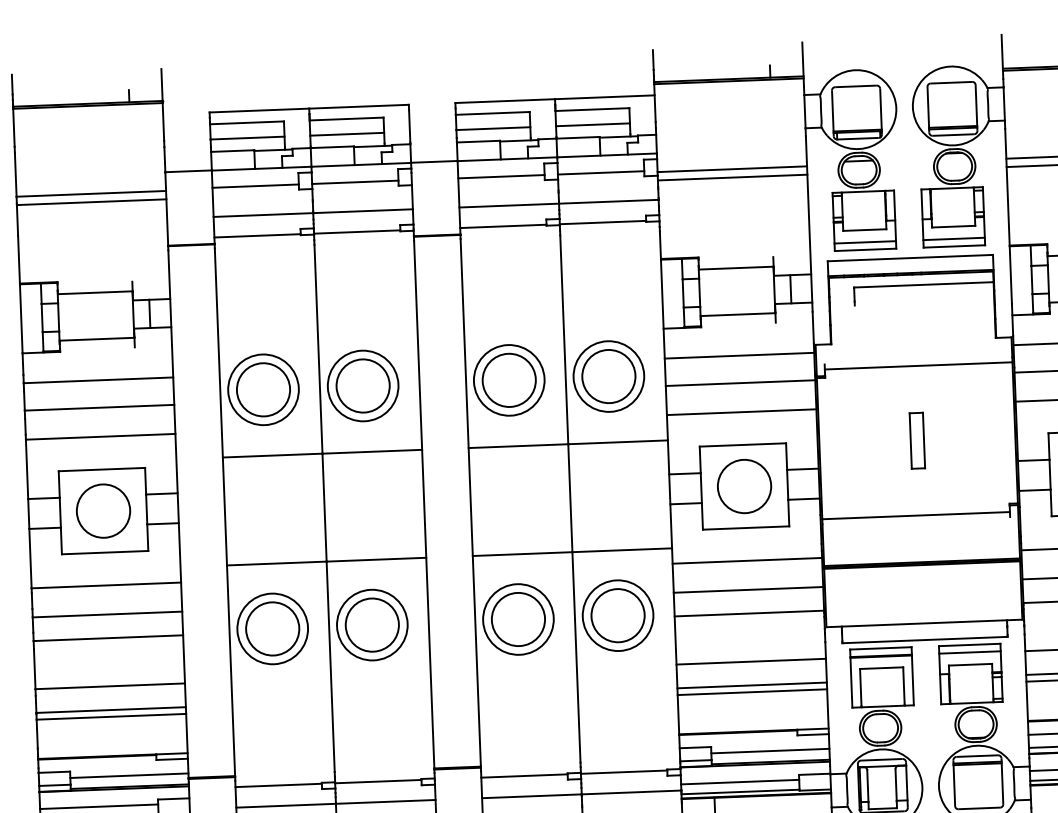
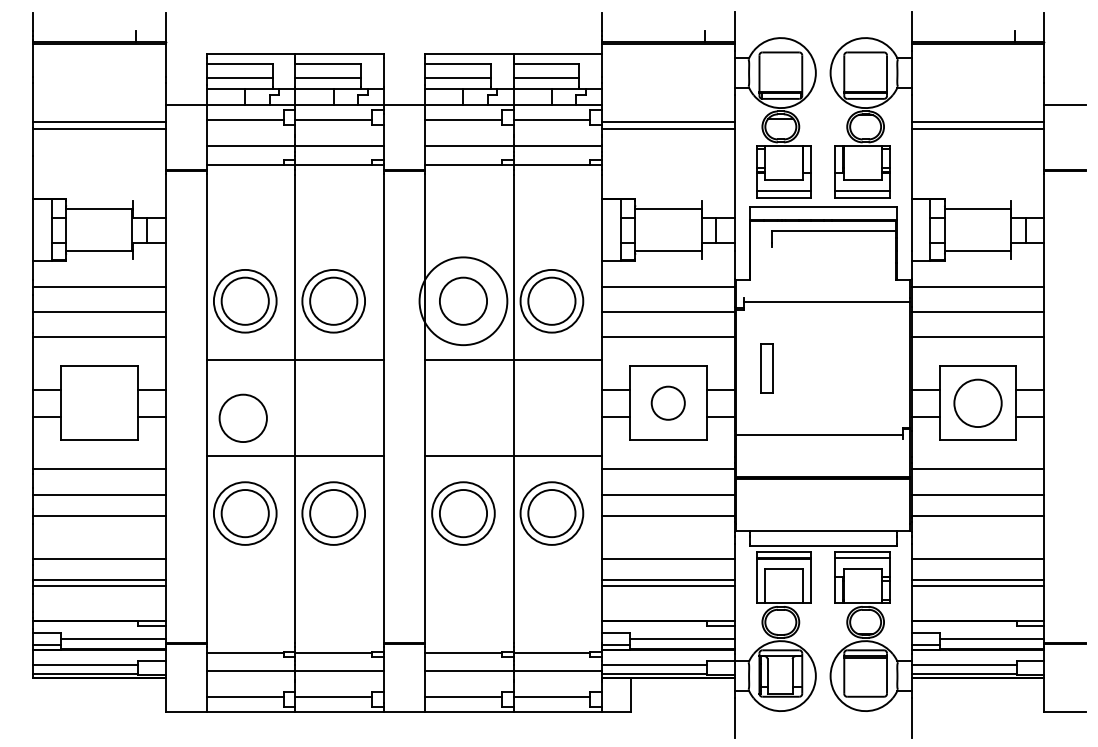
circle: (509, 379) -> (463, 300), size x1.4
part: (916, 440) -> (766, 368), moved
circle: (743, 485) -> (667, 402), size x0.7
circle: (102, 510) -> (242, 417), moved

